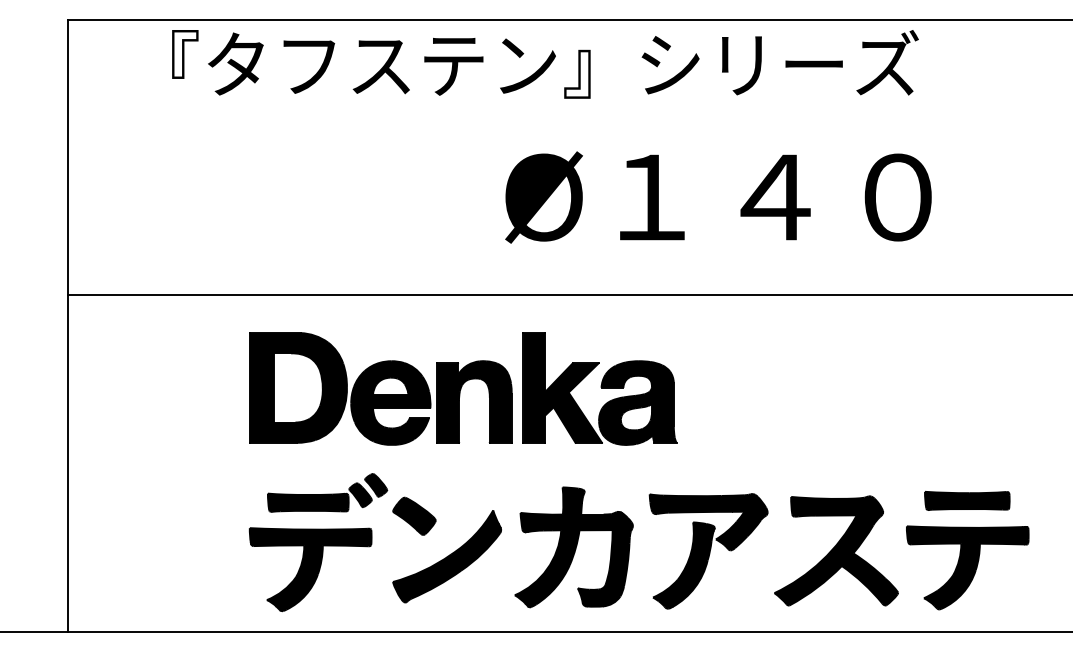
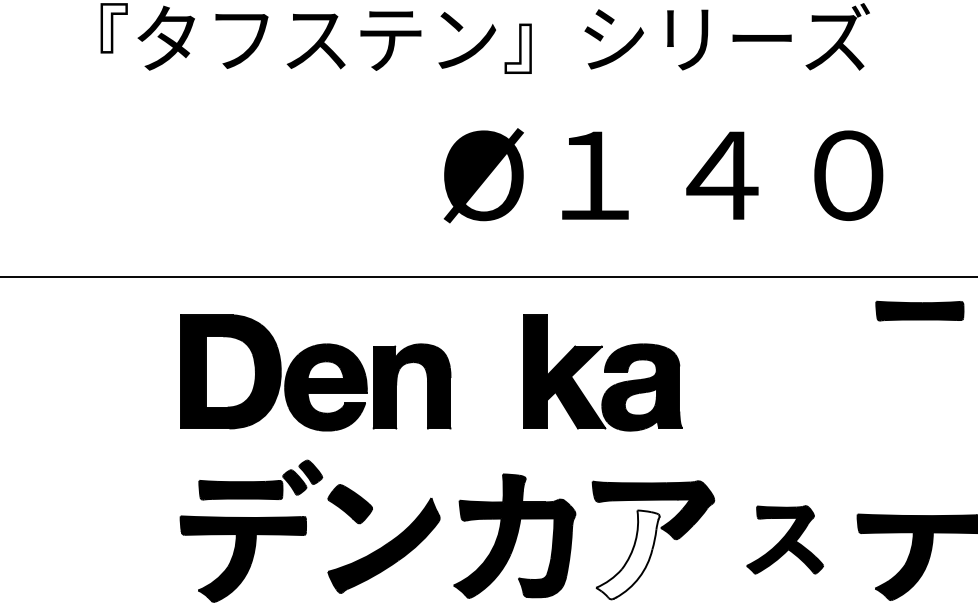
part: (599, 388) -> (602, 372), moved
part: (967, 500) -> (920, 310), moved
part: (836, 550) -> (785, 539), size x0.6
fill: (683, 565) -> (627, 554), removed

